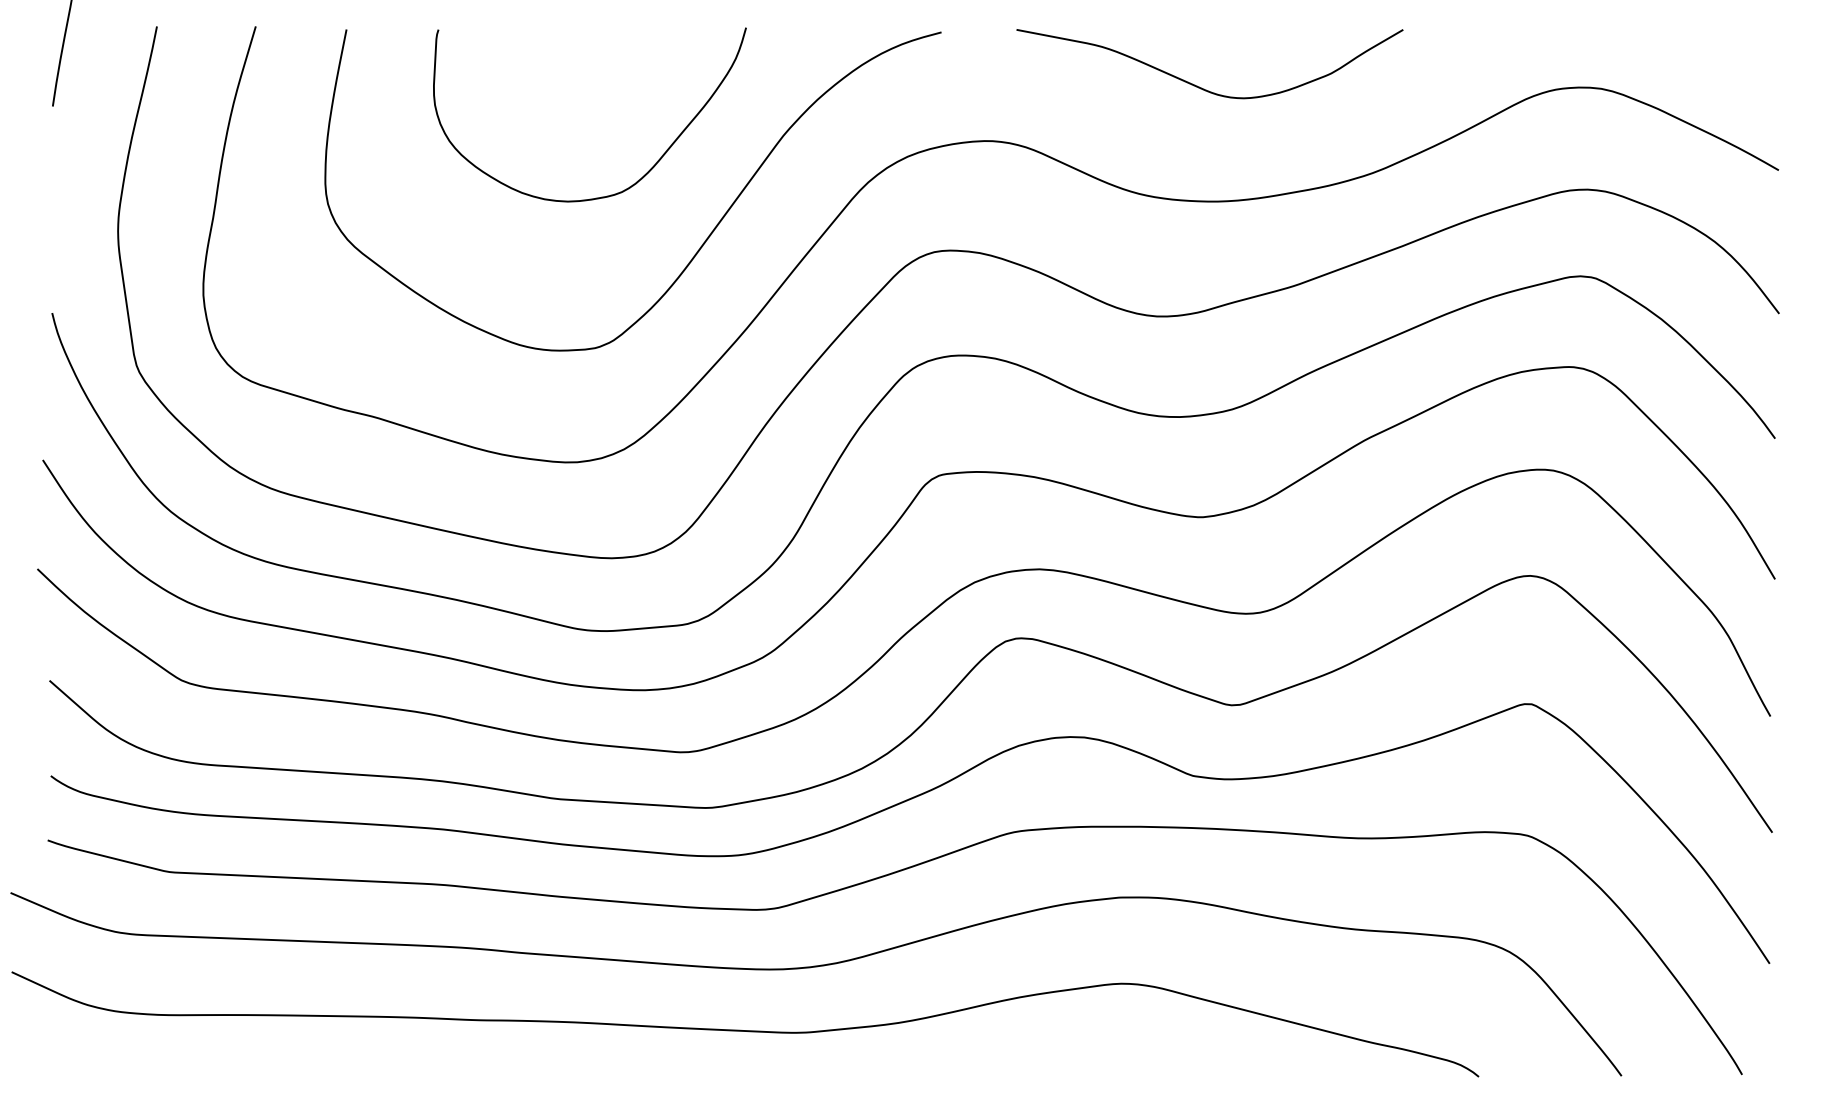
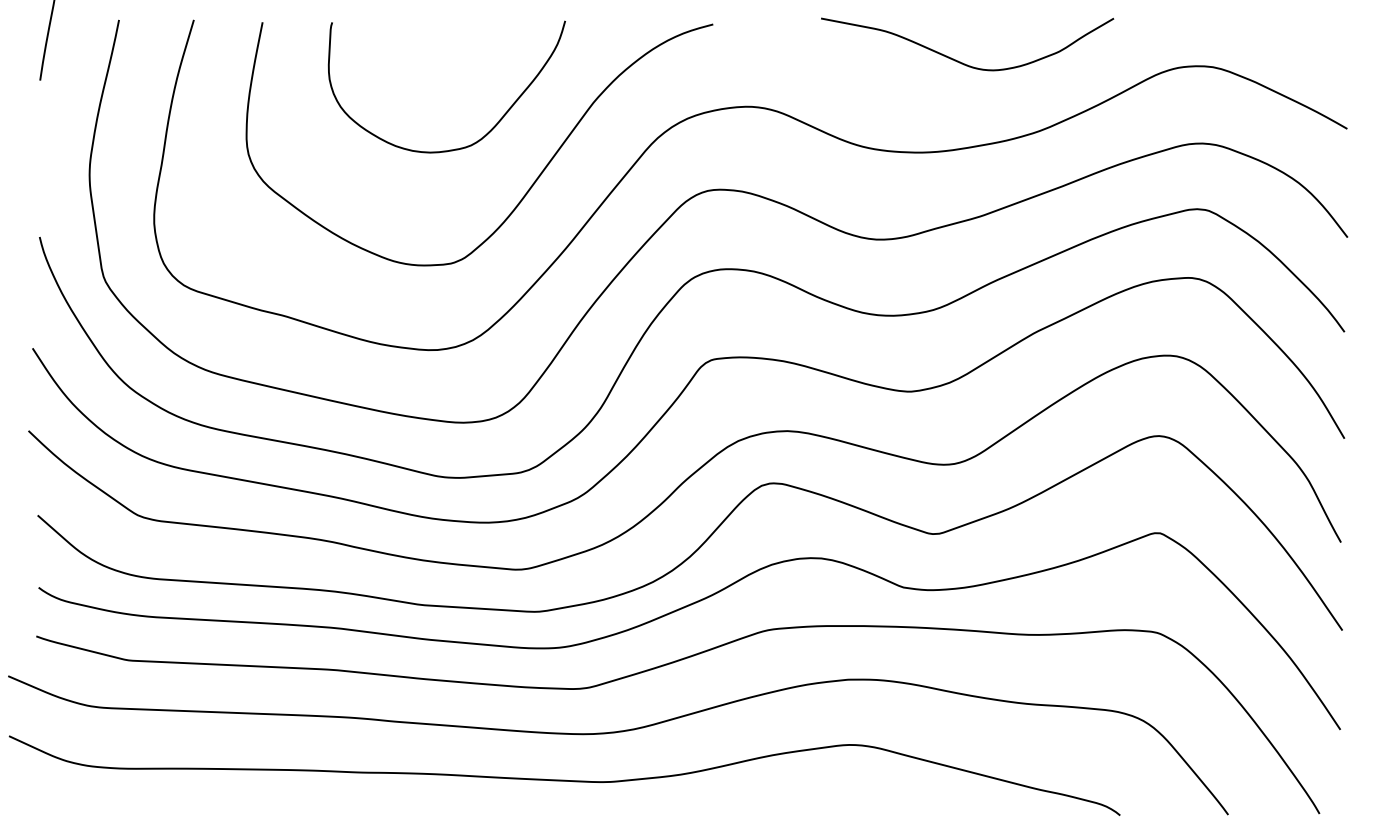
curve: (1198, 85) -> (958, 60), moved

